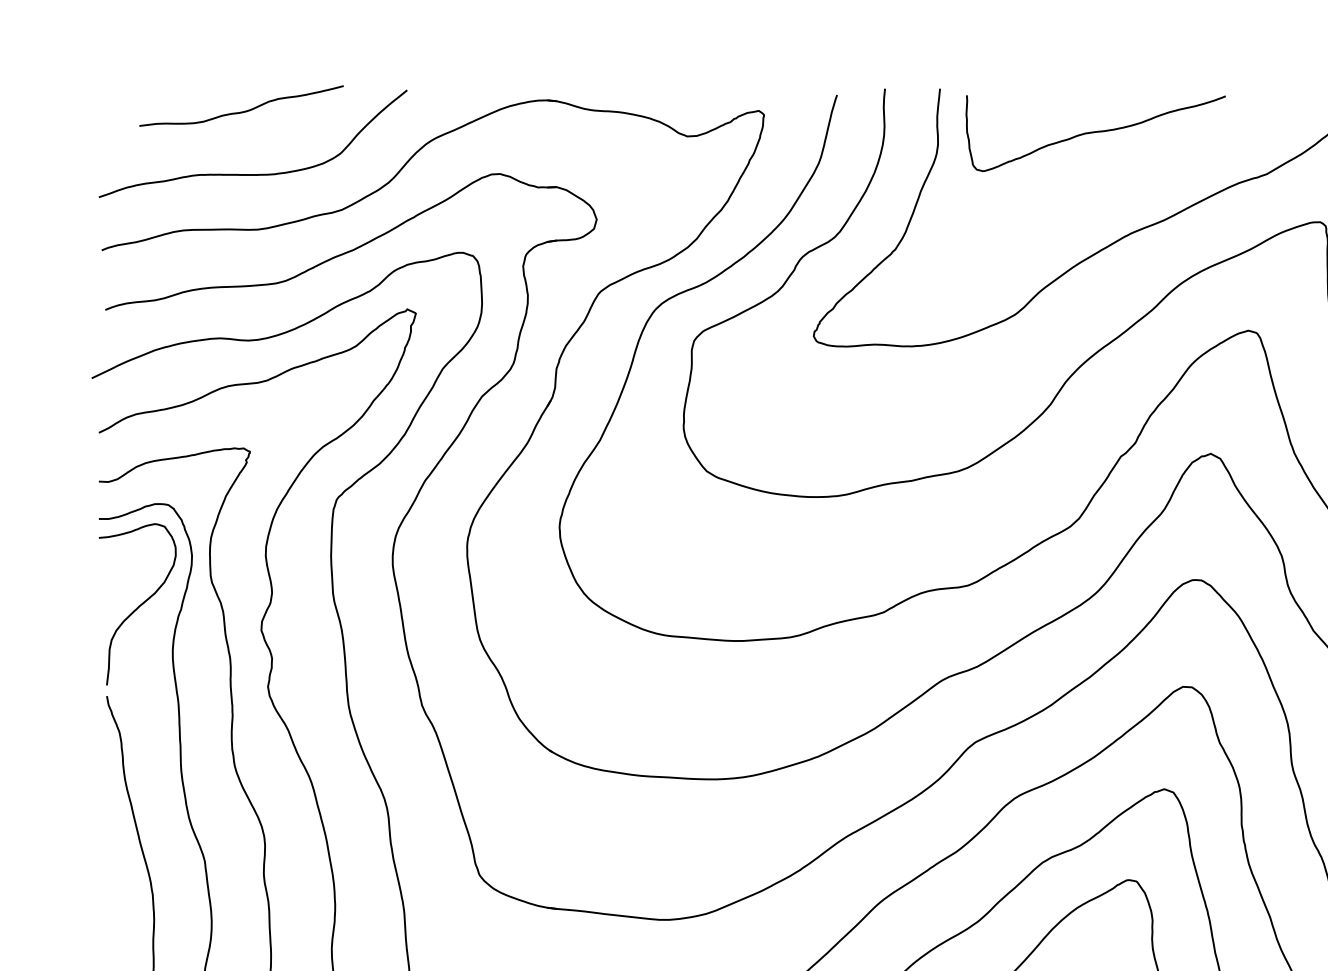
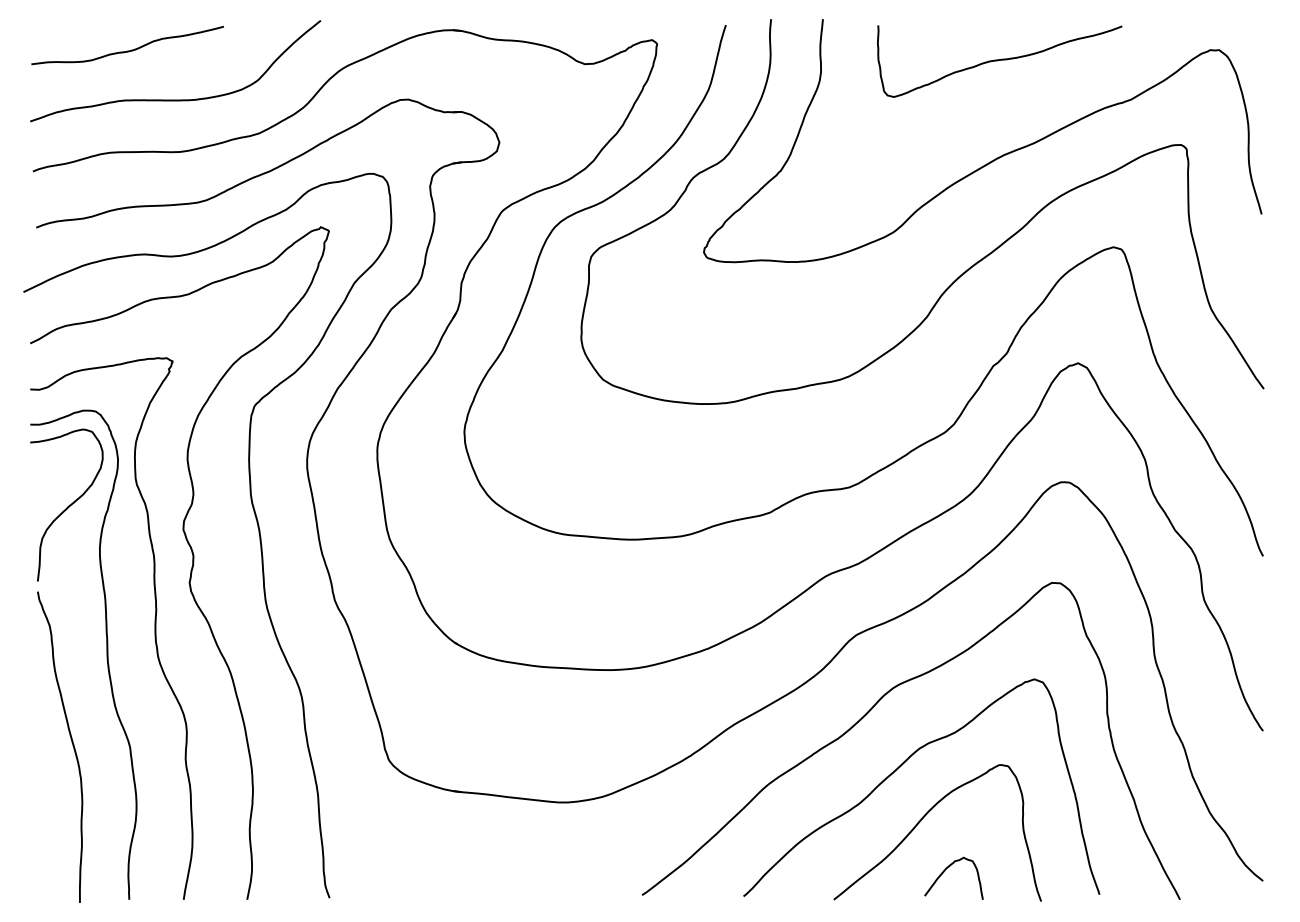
curve: (241, 111) -> (127, 50), moved
curve: (1095, 132) -> (999, 60), moved

